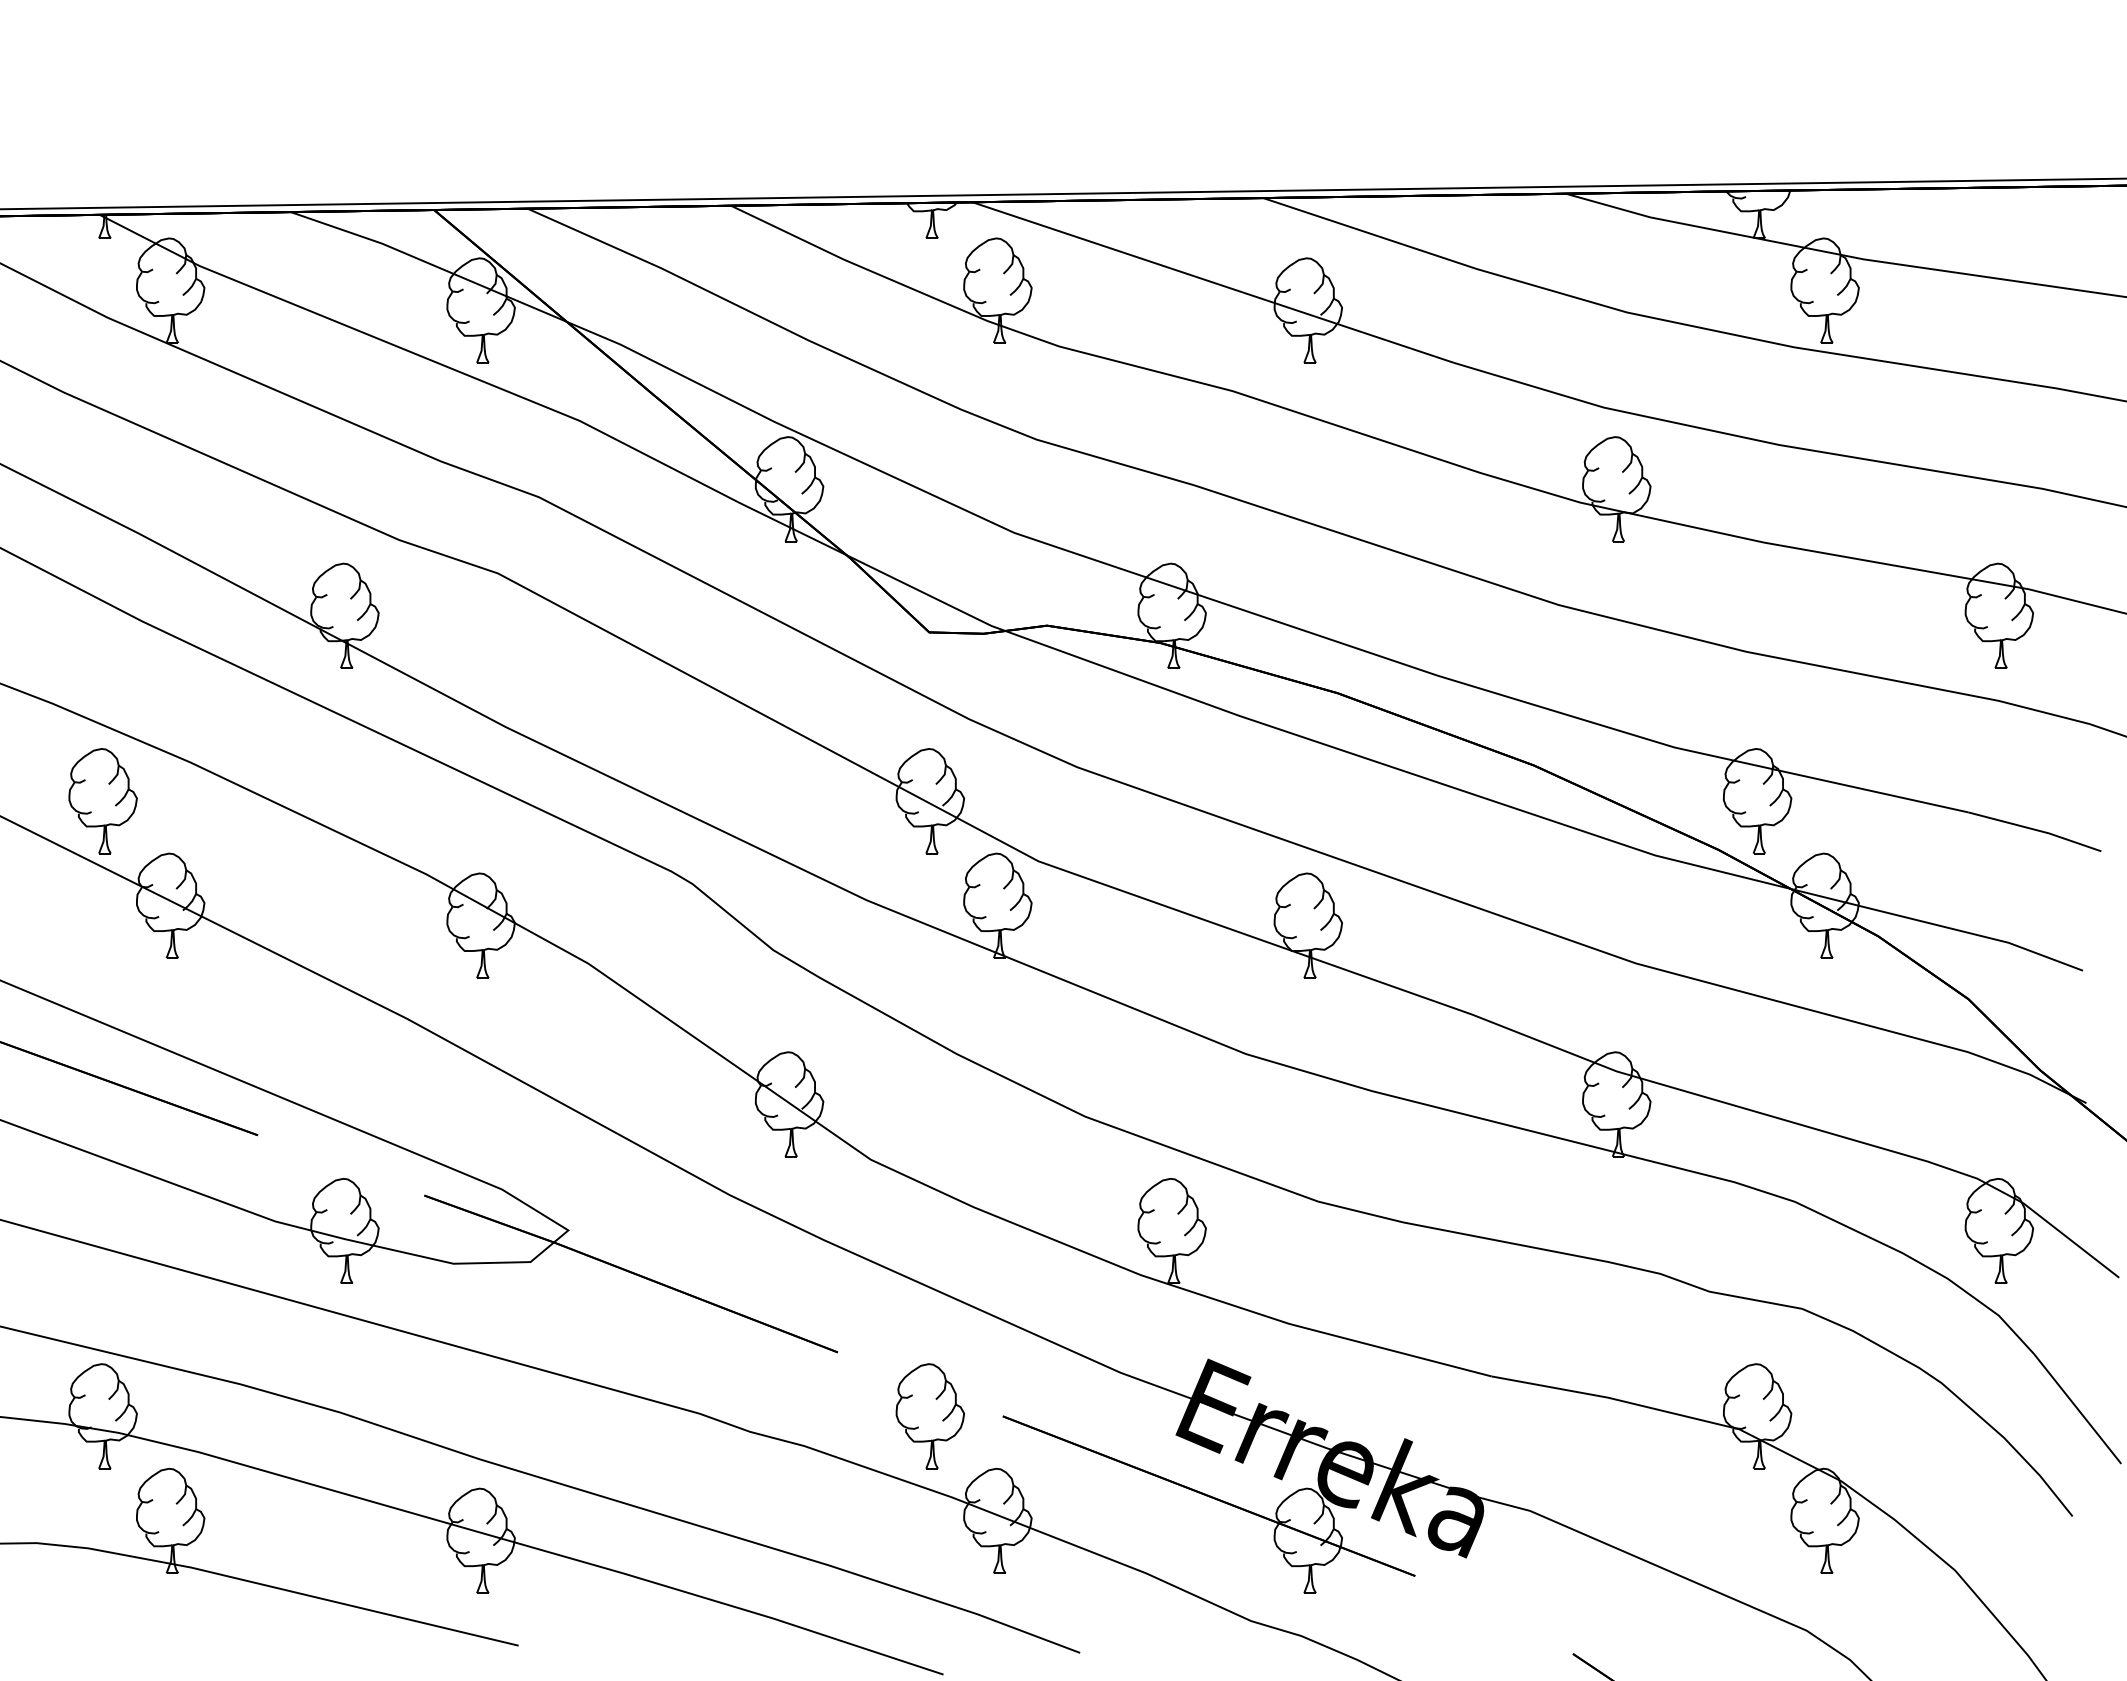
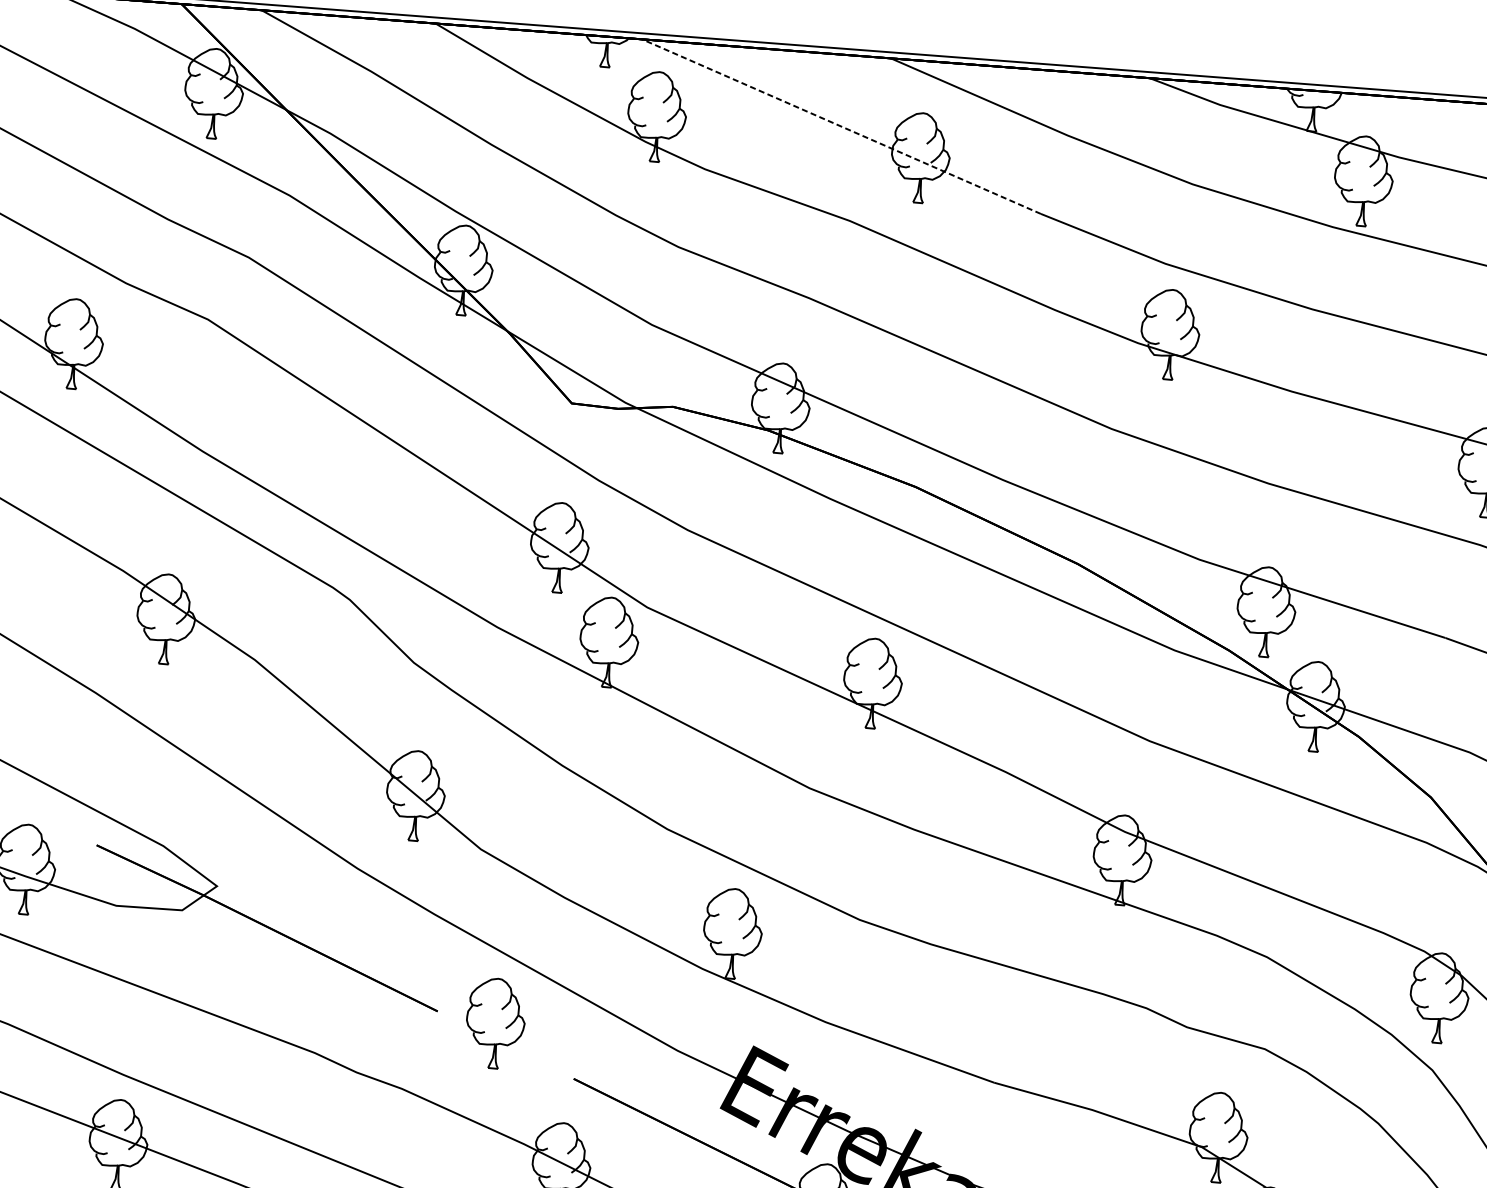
line: (1213, 282) -> (841, 126), solid -> dashed
part: (930, 1416) -> (495, 1023), moved

